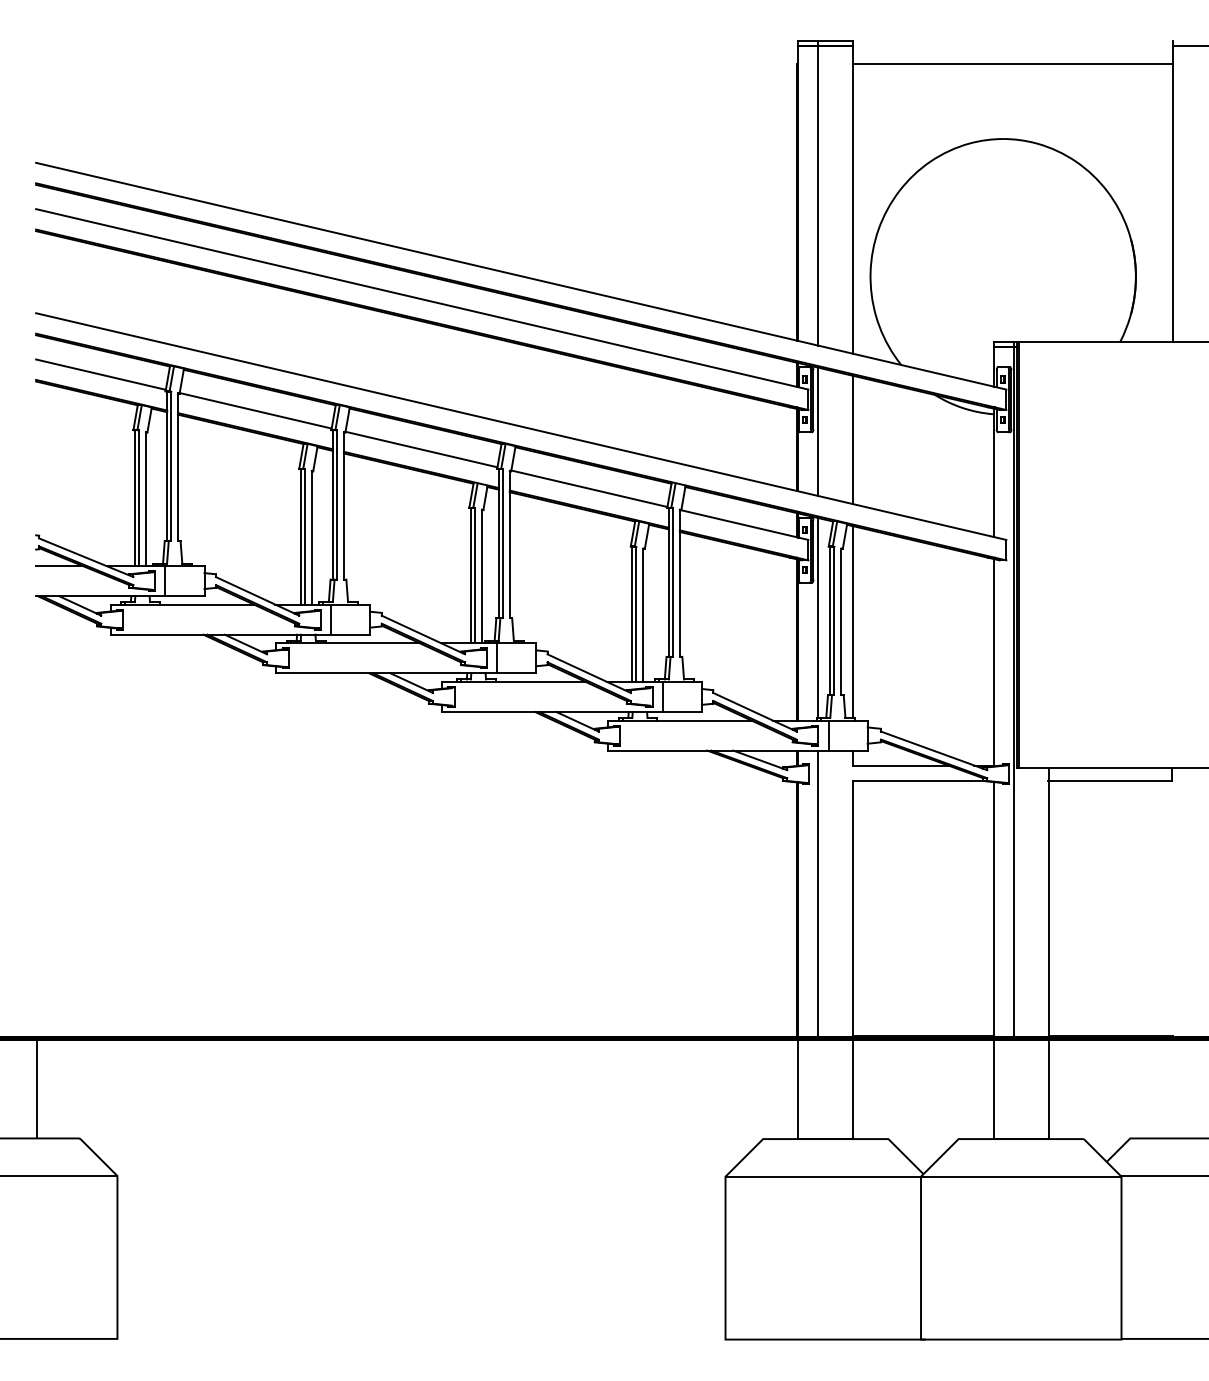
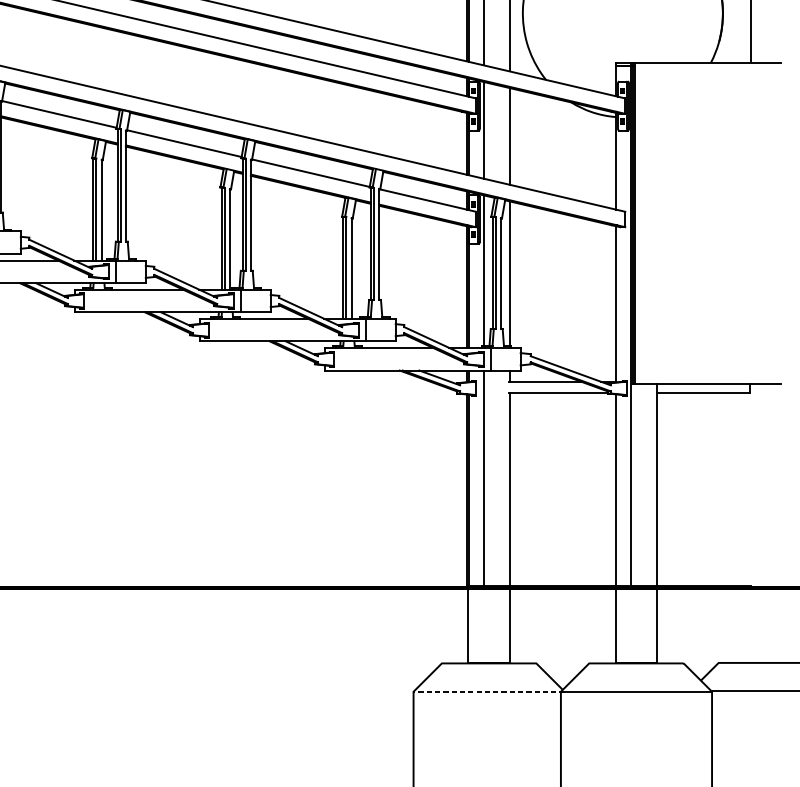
line: (825, 1176) -> (488, 691), solid -> dashed

